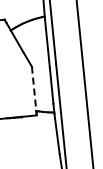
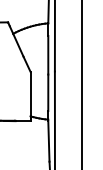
line: (34, 91) -> (30, 96), dashed -> solid

